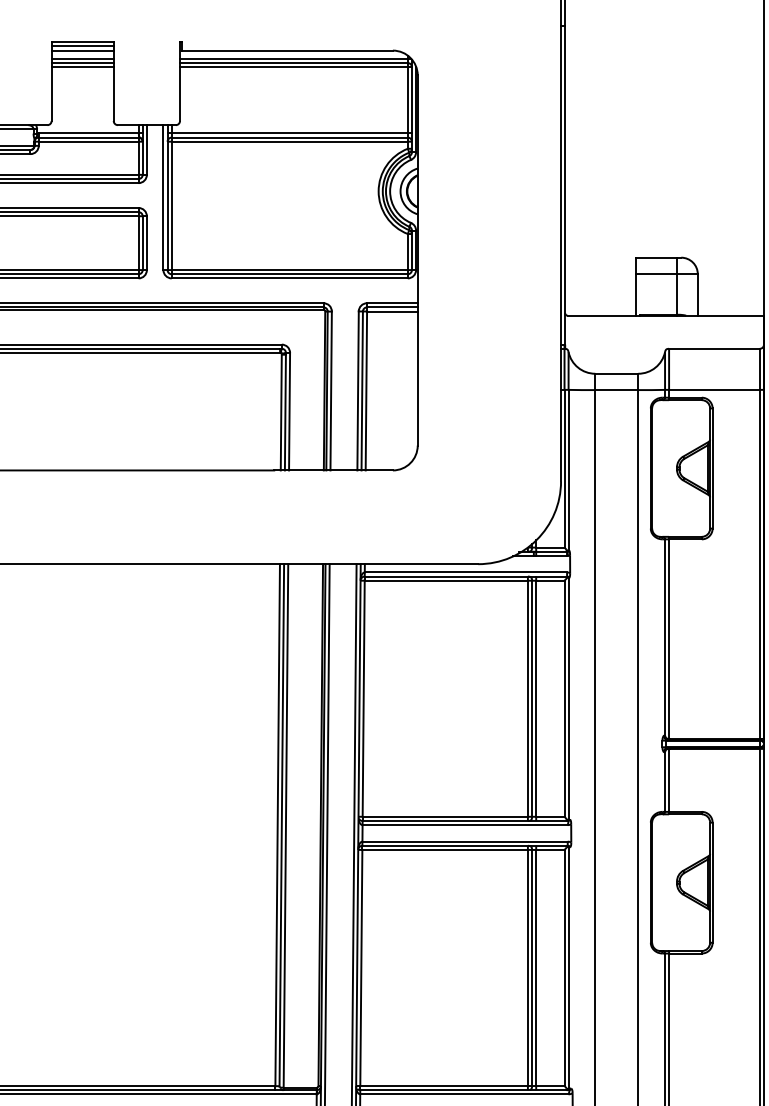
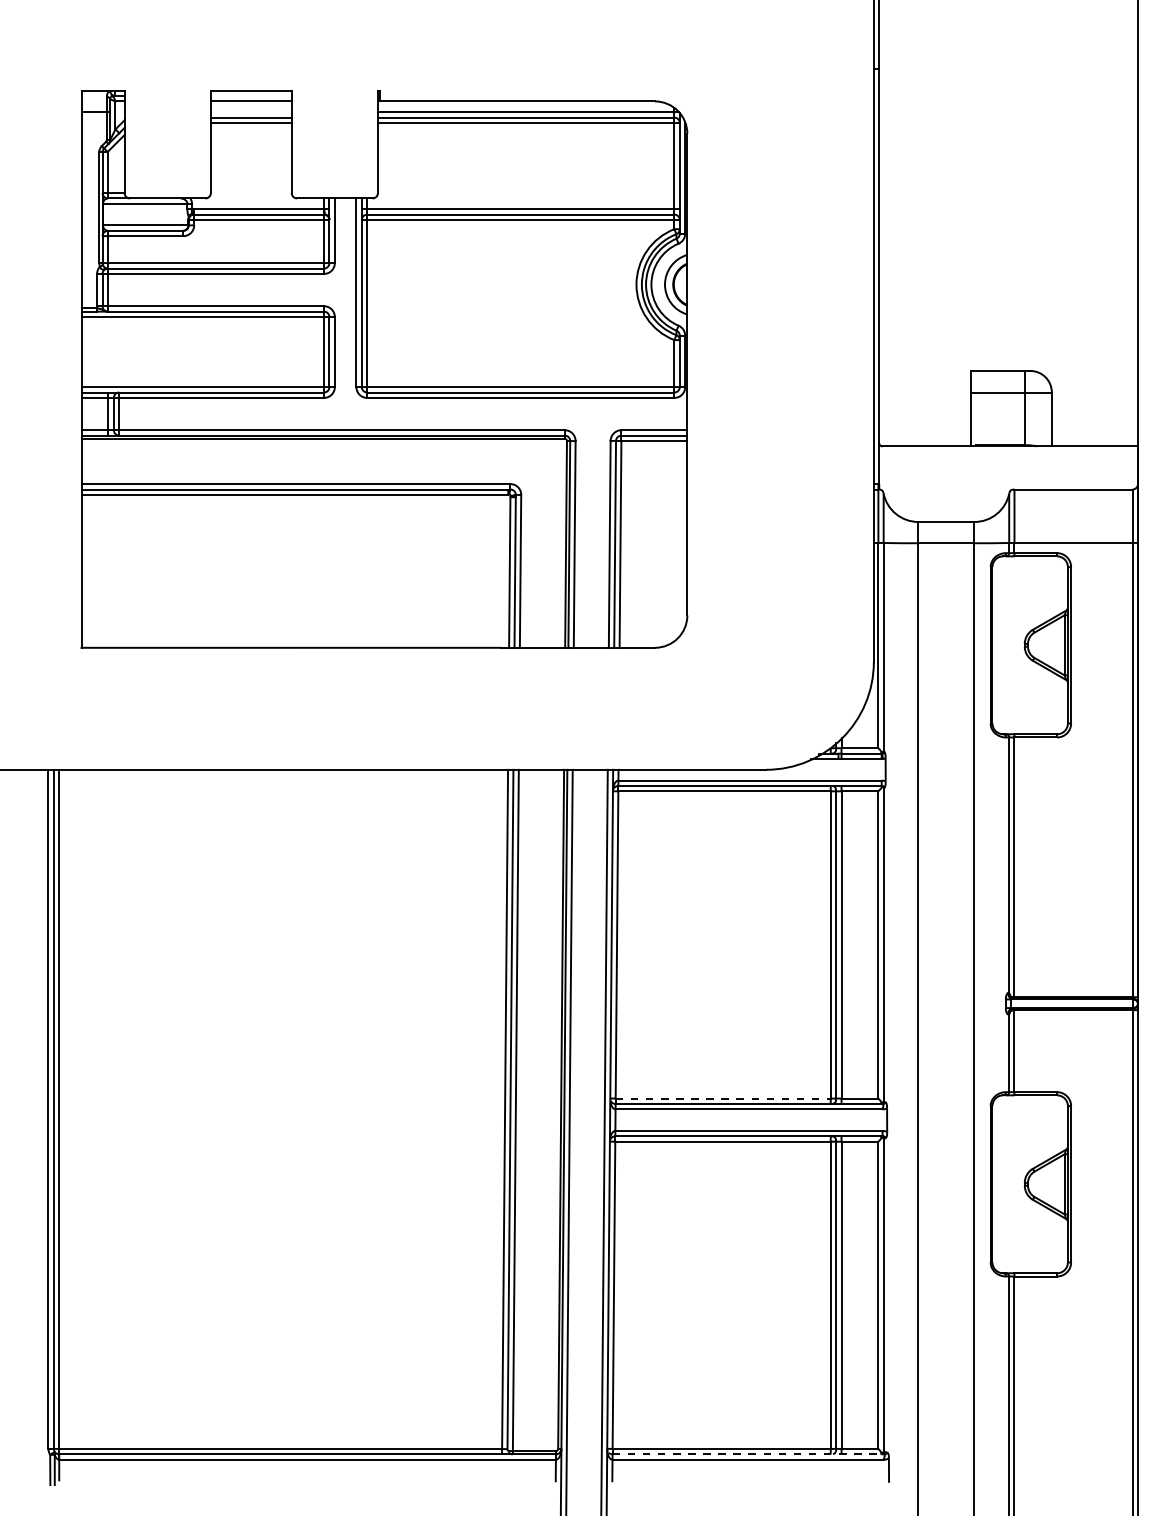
line: (82, 46) -> (250, 96), removed
line: (82, 59) -> (250, 112), removed
line: (445, 816) -> (723, 1098), solid -> dashed
line: (464, 1090) -> (748, 1454), solid -> dashed

